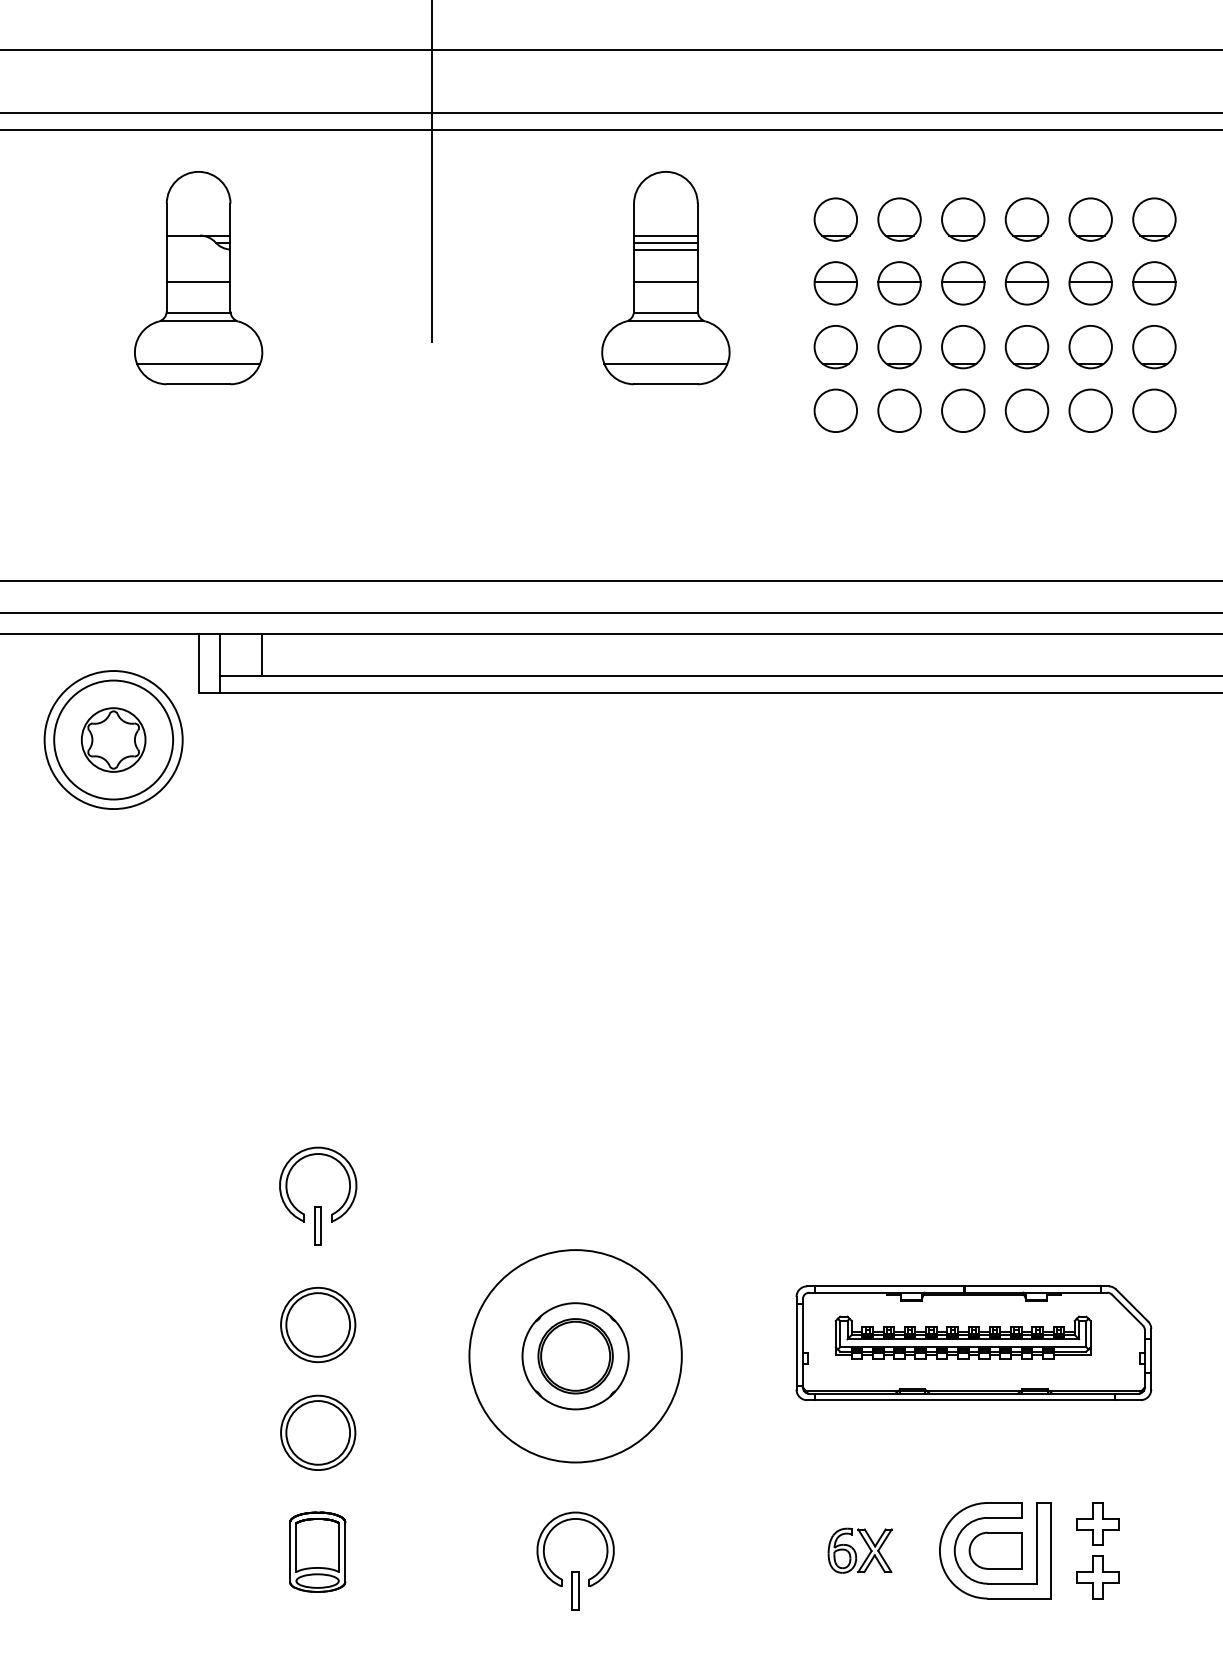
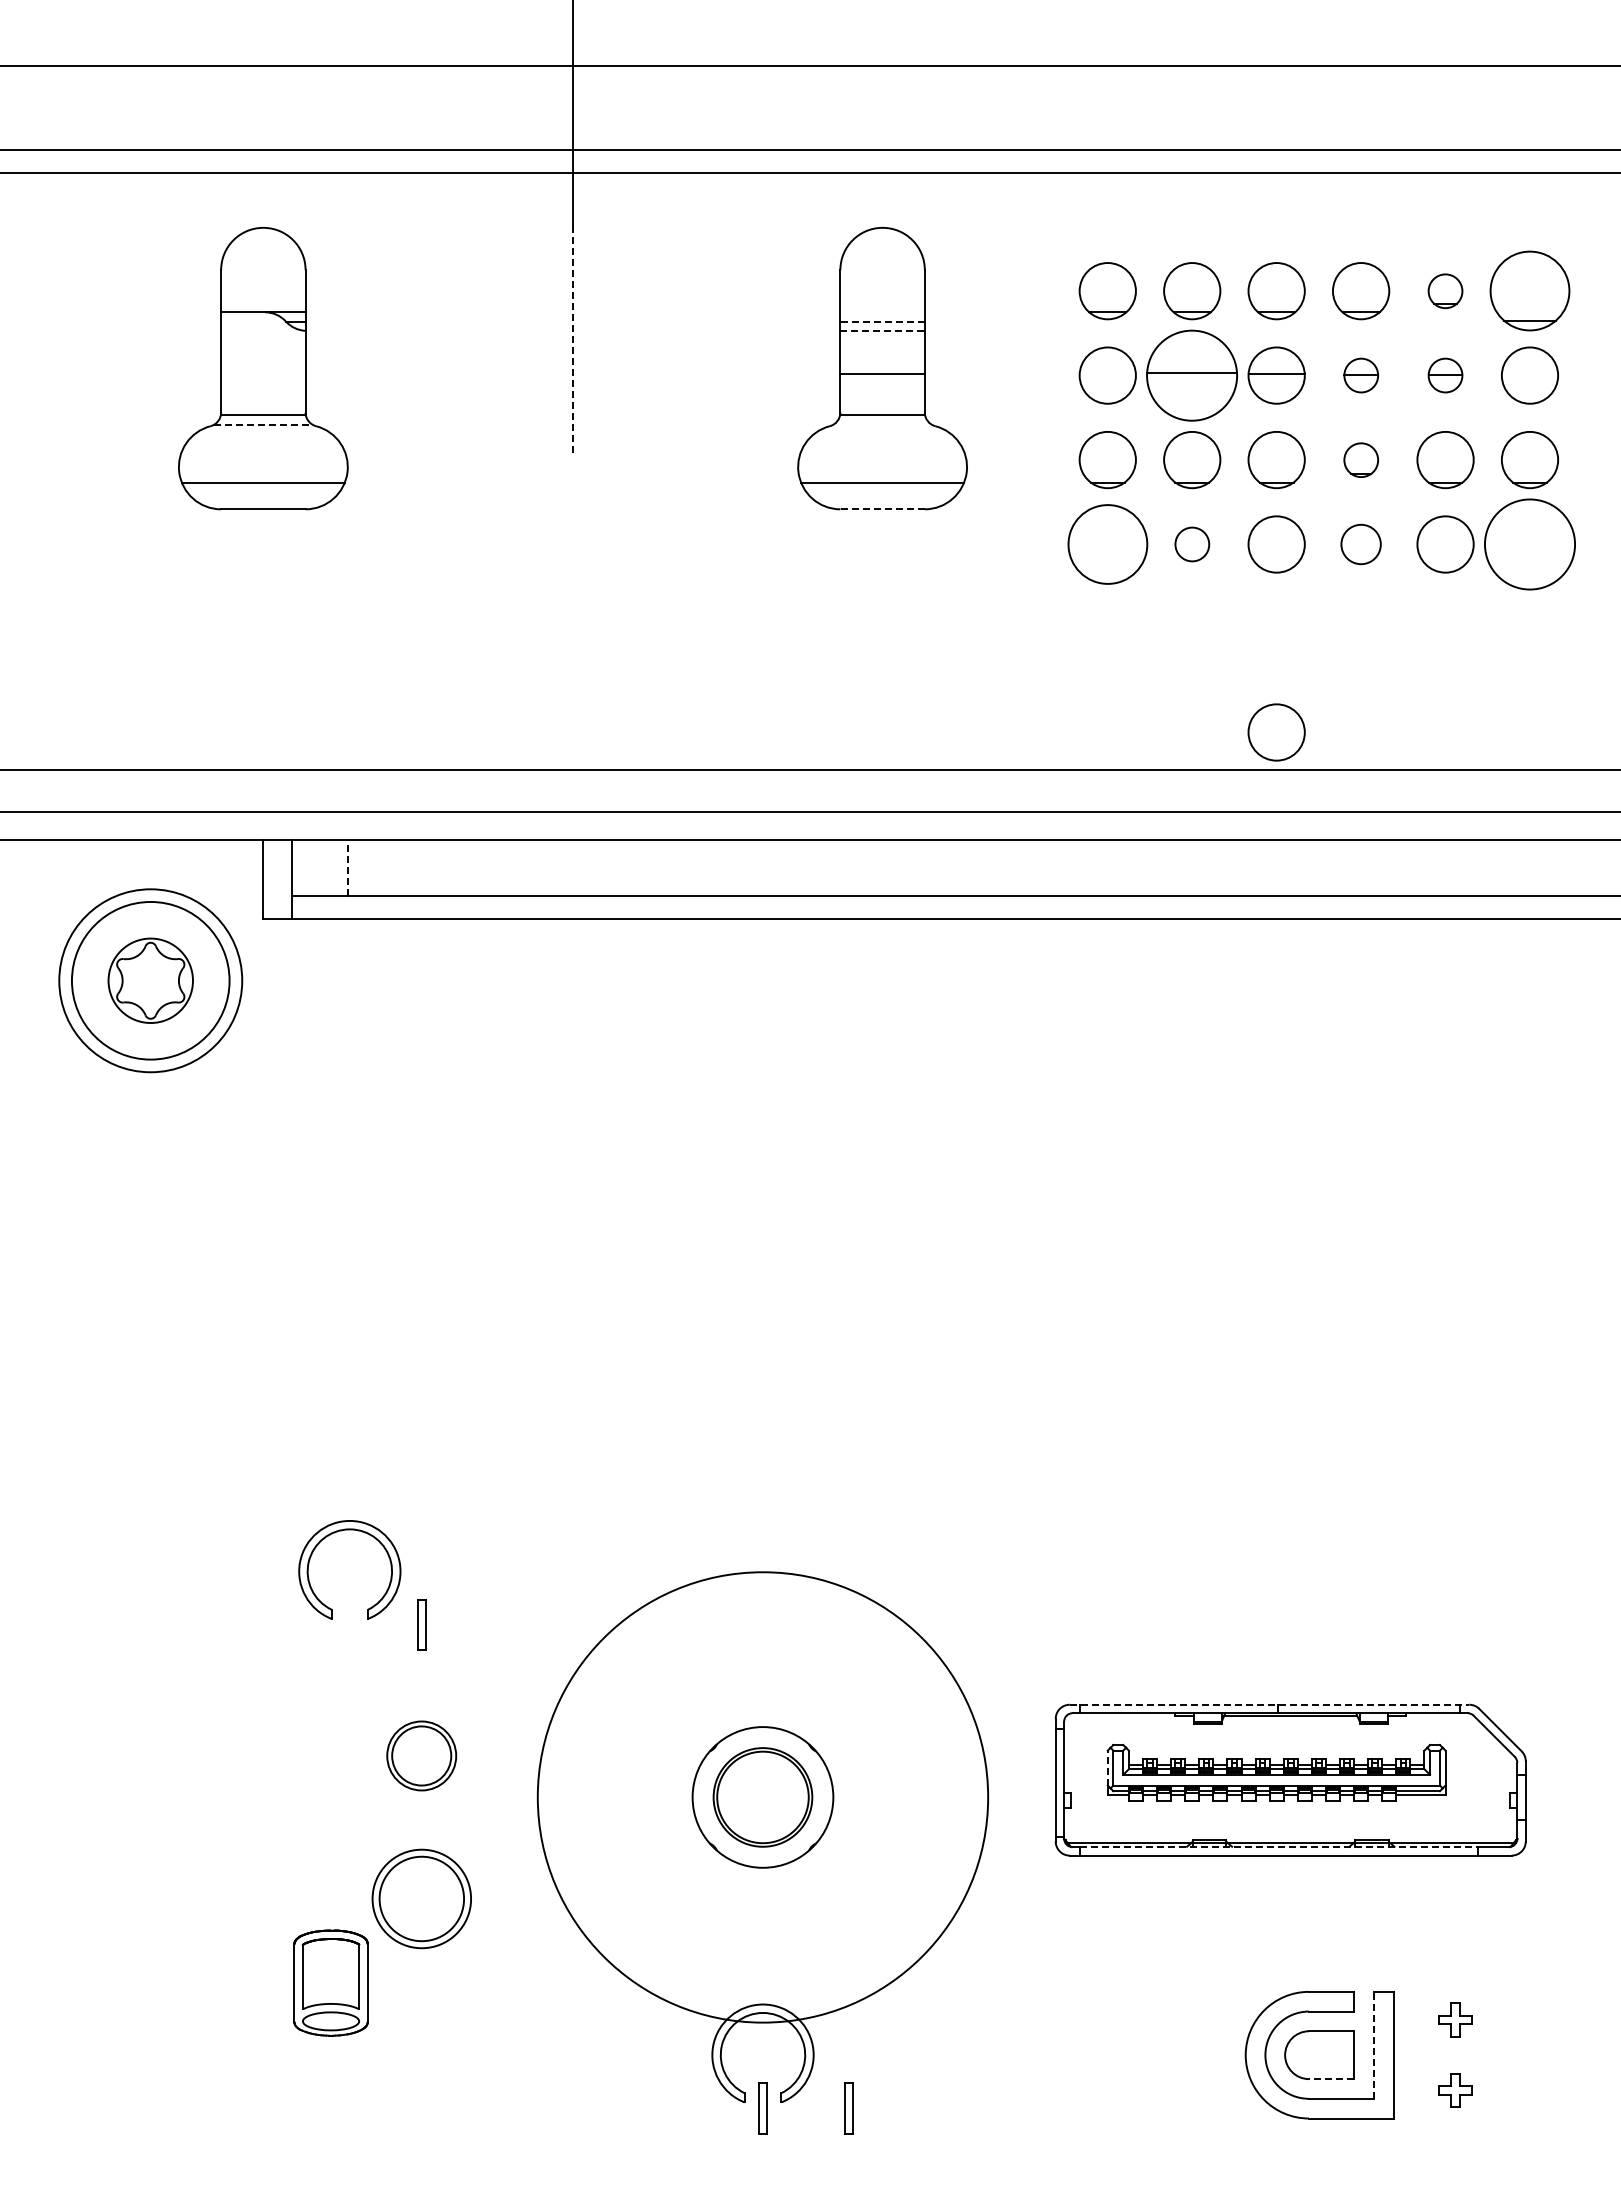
part: (1090, 219) -> (1445, 291), size x0.6
part: (1154, 219) -> (1529, 291), size x1.4
line: (665, 235) -> (882, 312), removed
line: (665, 242) -> (882, 321), solid -> dashed
line: (666, 249) -> (883, 330), solid -> dashed
line: (431, 256) -> (572, 340), solid -> dashed
line: (198, 282) -> (263, 374), removed
line: (835, 282) -> (1107, 374), removed
line: (1154, 282) -> (1529, 374), removed
part: (899, 283) -> (1192, 375), size x1.6
part: (1027, 283) -> (1361, 375), size x0.6
part: (1090, 283) -> (1445, 375), size x0.6
line: (198, 320) -> (263, 424), solid -> dashed
line: (665, 320) -> (882, 424), removed
part: (1027, 347) -> (1361, 460), size x0.6
line: (665, 384) -> (882, 509), solid -> dashed
circle: (835, 410) -> (1107, 544), size x1.4
circle: (899, 410) -> (1192, 544), size x0.6
circle: (1026, 410) -> (1360, 544), size x0.7
circle: (1154, 410) -> (1529, 544), size x1.6
circle: (963, 552) -> (1276, 732), added
line: (262, 654) -> (347, 867), solid -> dashed
part: (311, 1155) -> (341, 1531), moved
line: (957, 1286) -> (1269, 1704), solid -> dashed
part: (317, 1324) -> (421, 1755), size x0.7
line: (835, 1333) -> (1107, 1767), solid -> dashed
circle: (575, 1356) -> (762, 1797), size x1.6
line: (965, 1394) -> (1279, 1847), solid -> dashed
part: (1098, 1523) -> (1455, 2019), size x0.6
line: (1036, 1542) -> (1373, 2044), solid -> dashed
part: (317, 1551) -> (330, 1982), moved
part: (859, 1551) -> (1139, 2055), removed
line: (1004, 1569) -> (1331, 2079), solid -> dashed
part: (1098, 1577) -> (1455, 2090), size x0.6
part: (640, 1591) -> (848, 2108), added

